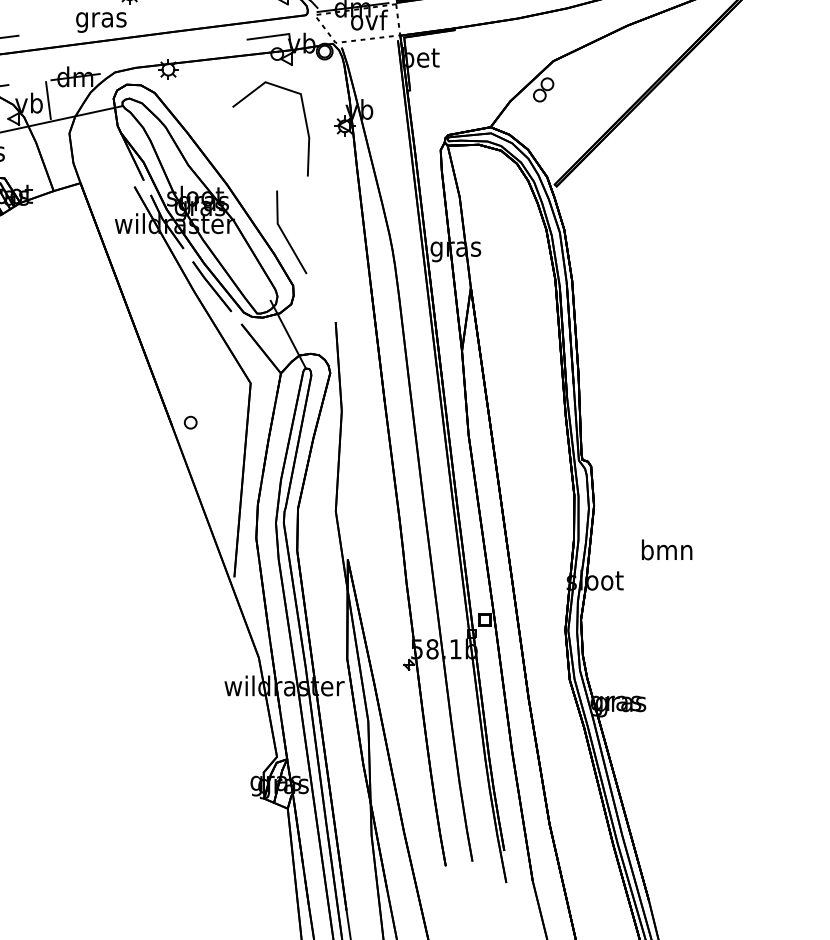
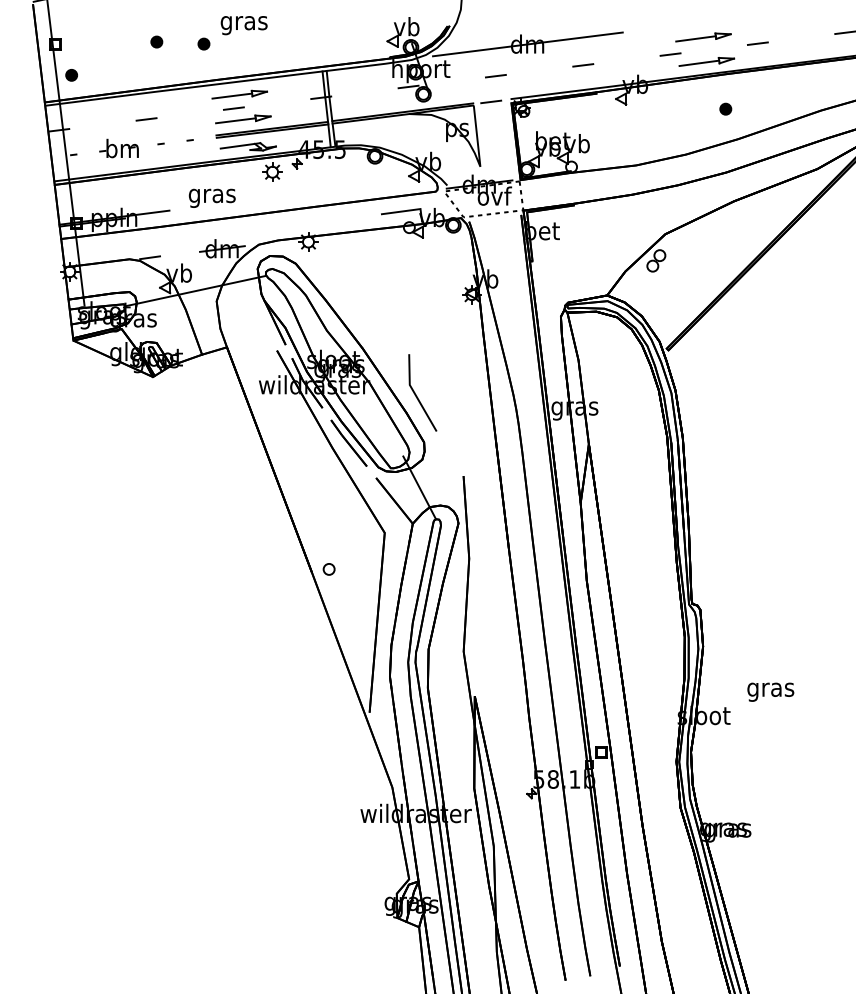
text: (100, 21) -> (211, 197), moved
line: (48, 100) -> (197, 270), removed
line: (304, 119) -> (434, 288), removed
text: (666, 552) -> (770, 689), bmn -> gras

